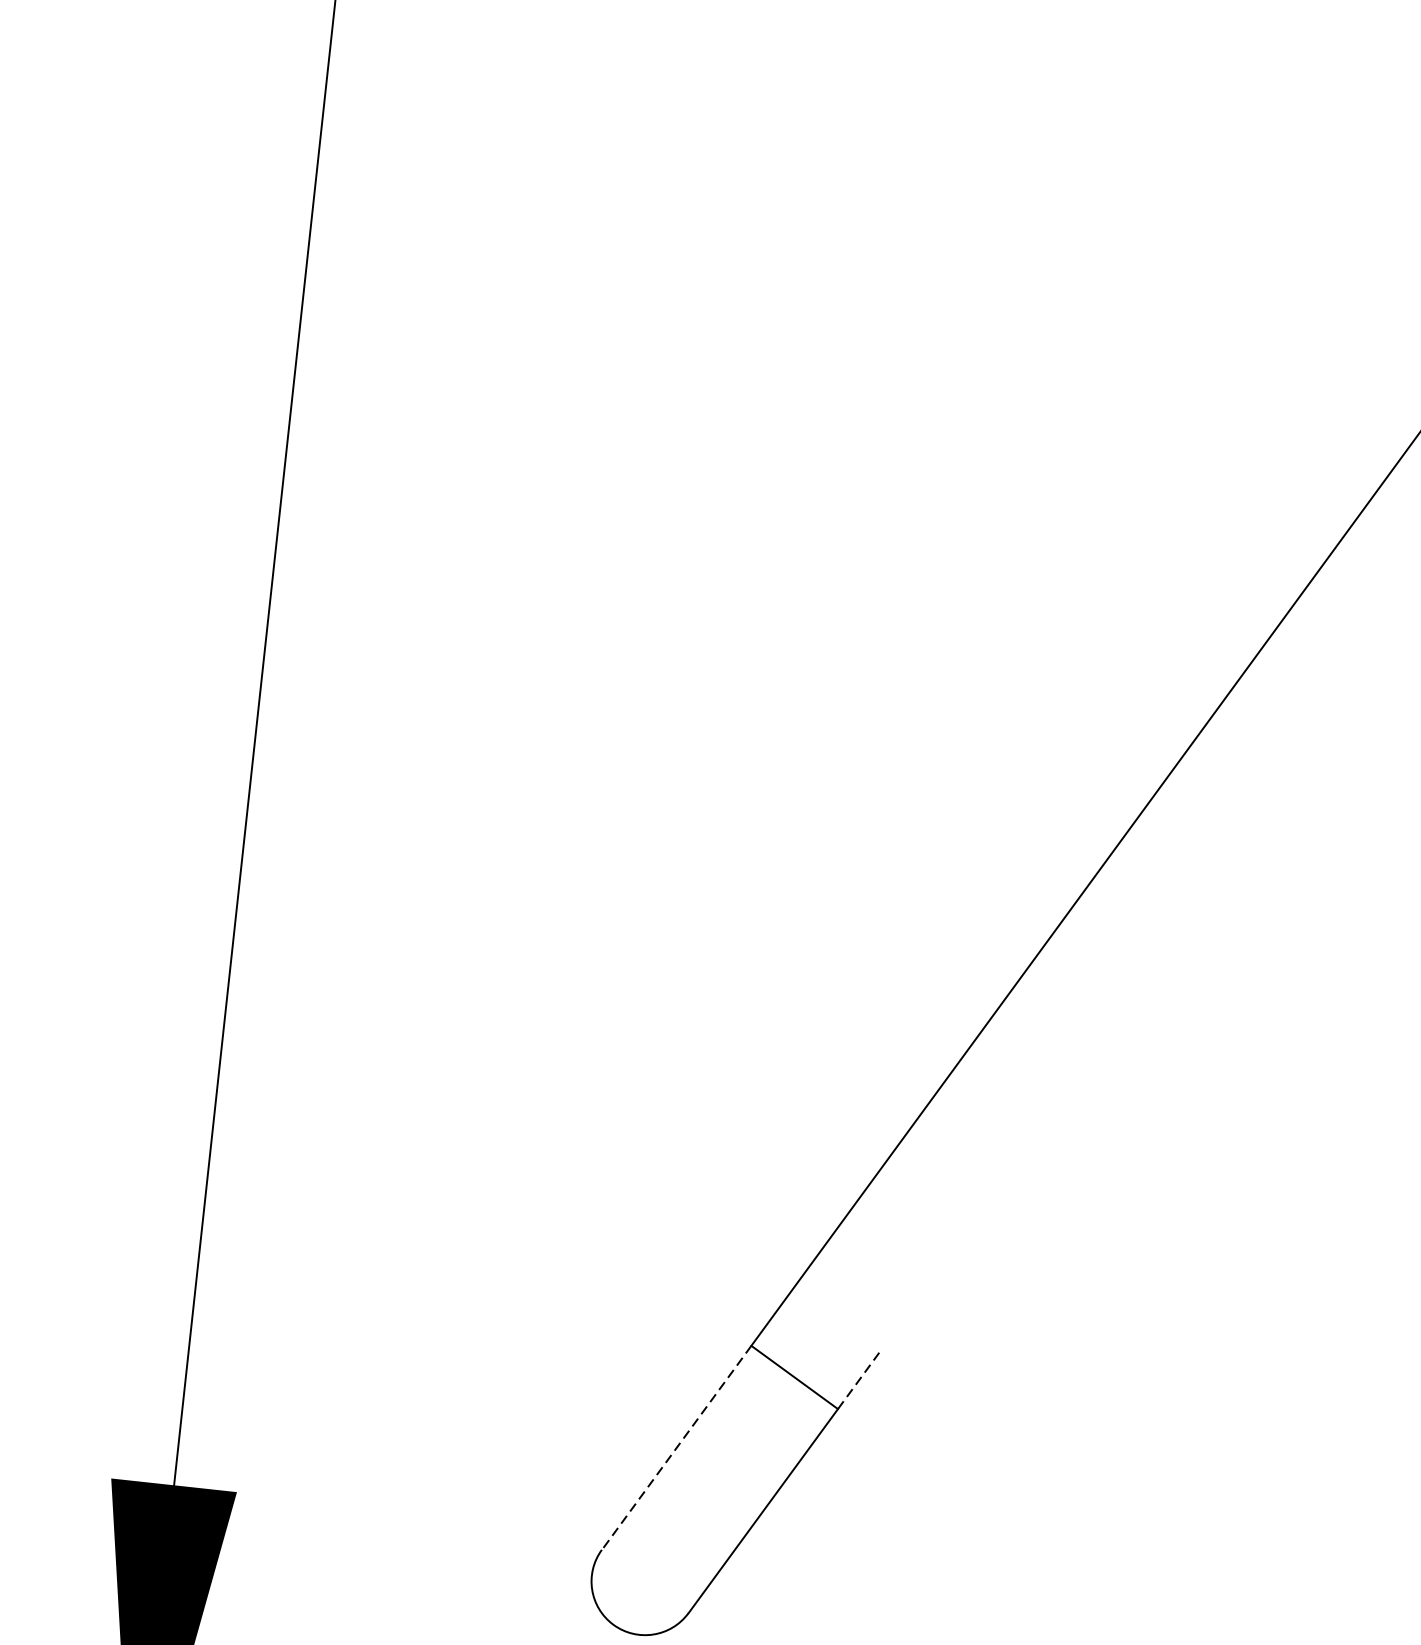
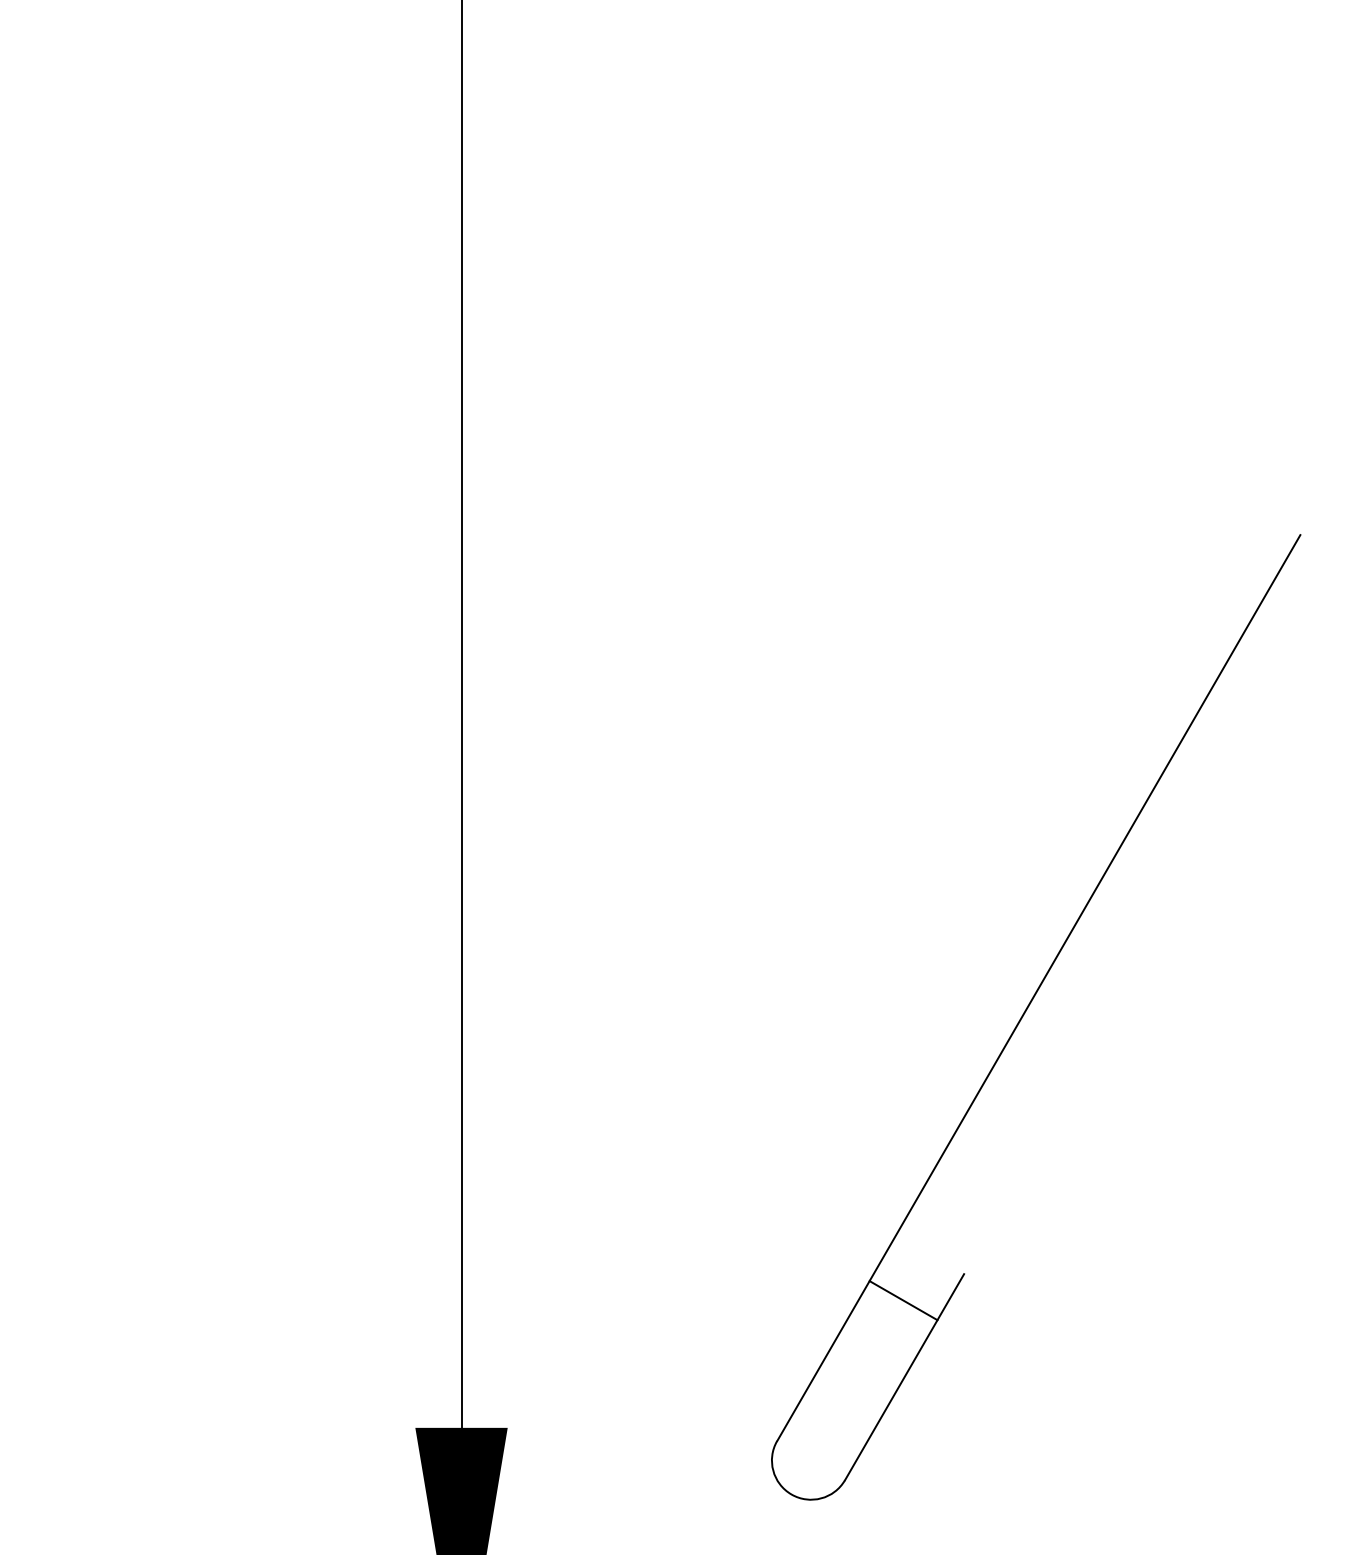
line: (859, 1380) -> (950, 1297), dashed -> solid
line: (676, 1448) -> (823, 1361), dashed -> solid

